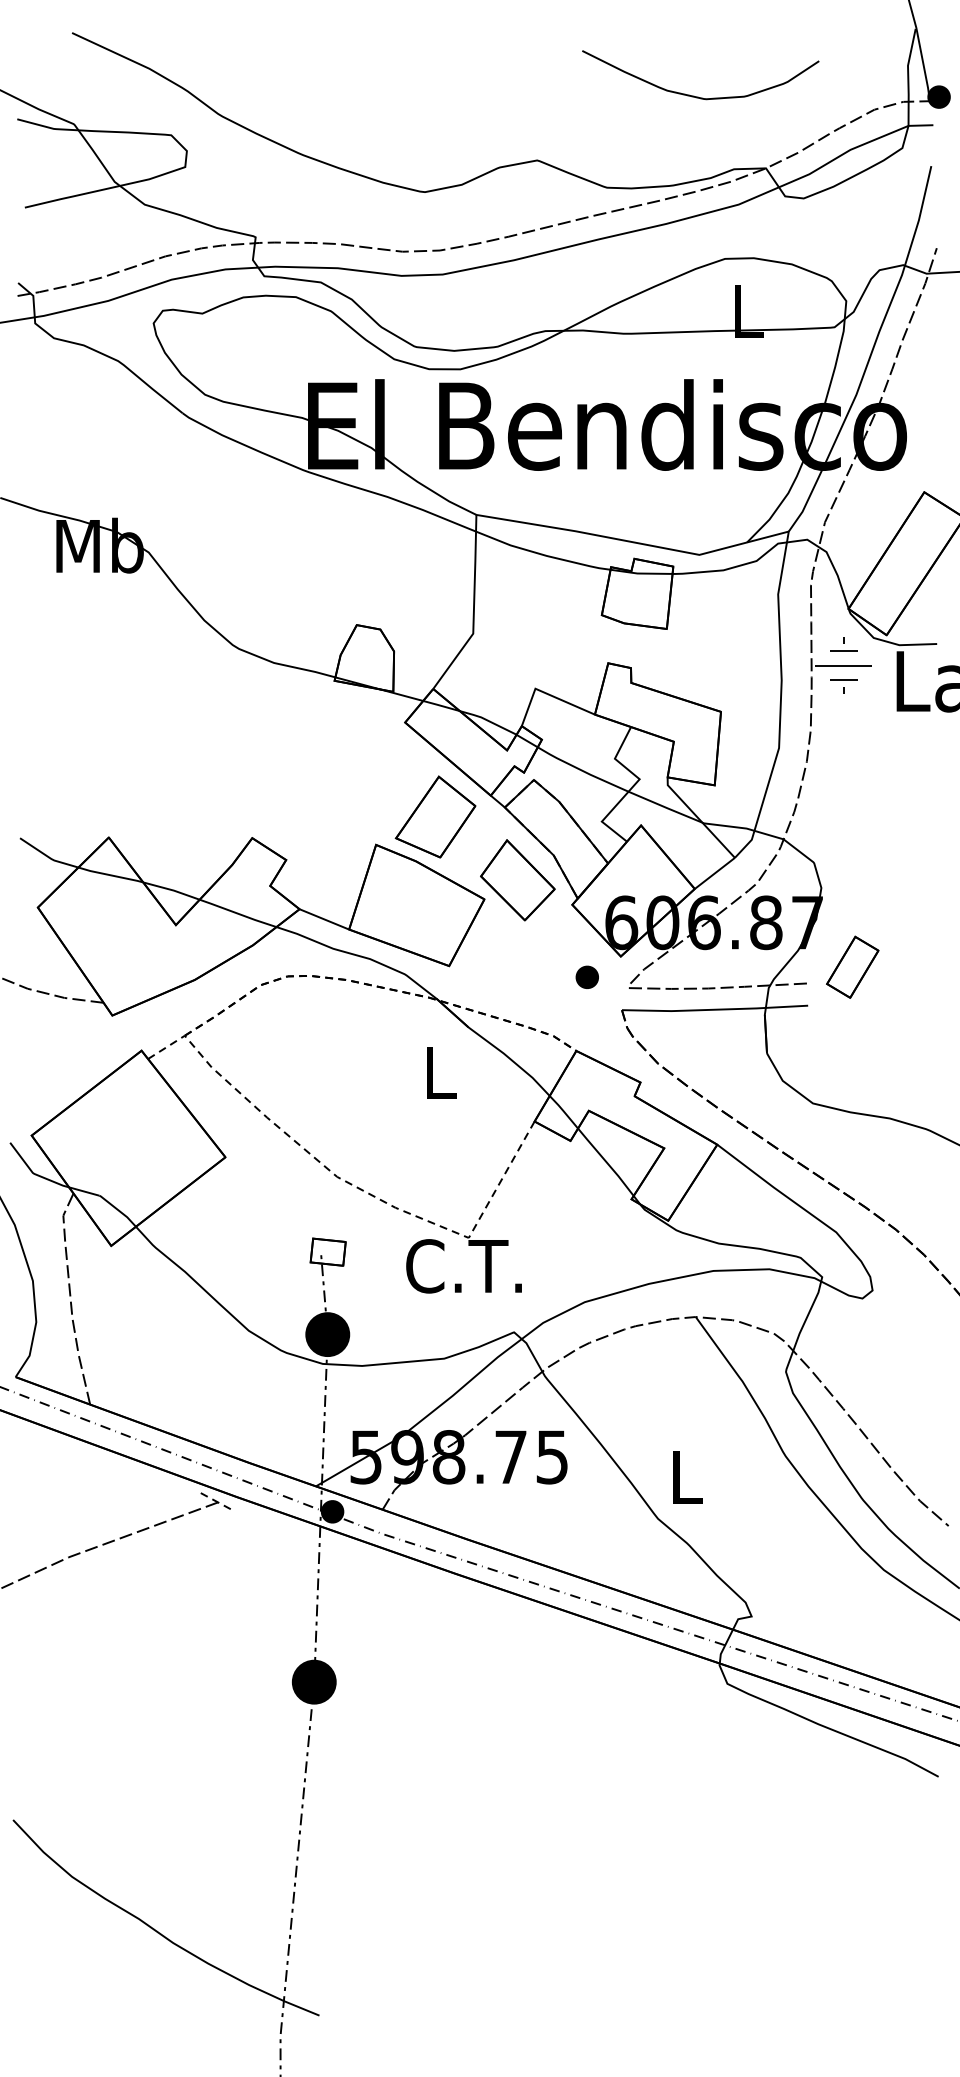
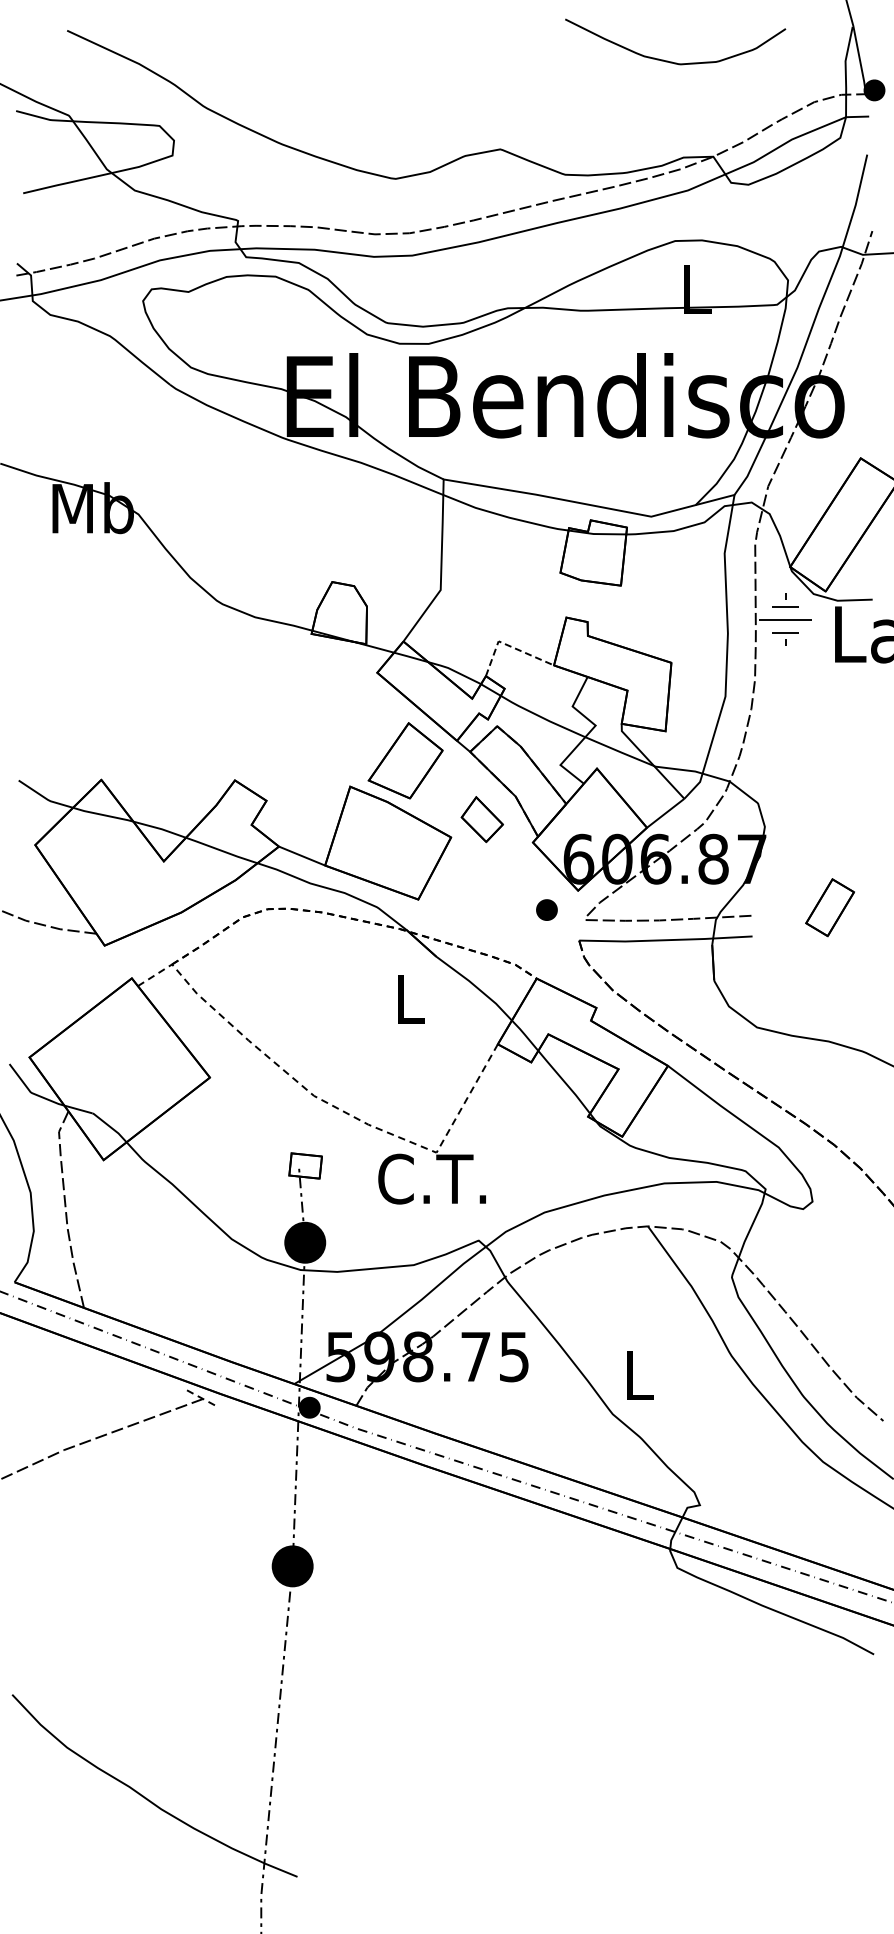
curve: (697, 96) -> (672, 61), moved
line: (546, 693) -> (508, 645), solid -> dashed
part: (518, 880) -> (482, 819), size x0.6
part: (852, 967) -> (829, 907), moved

